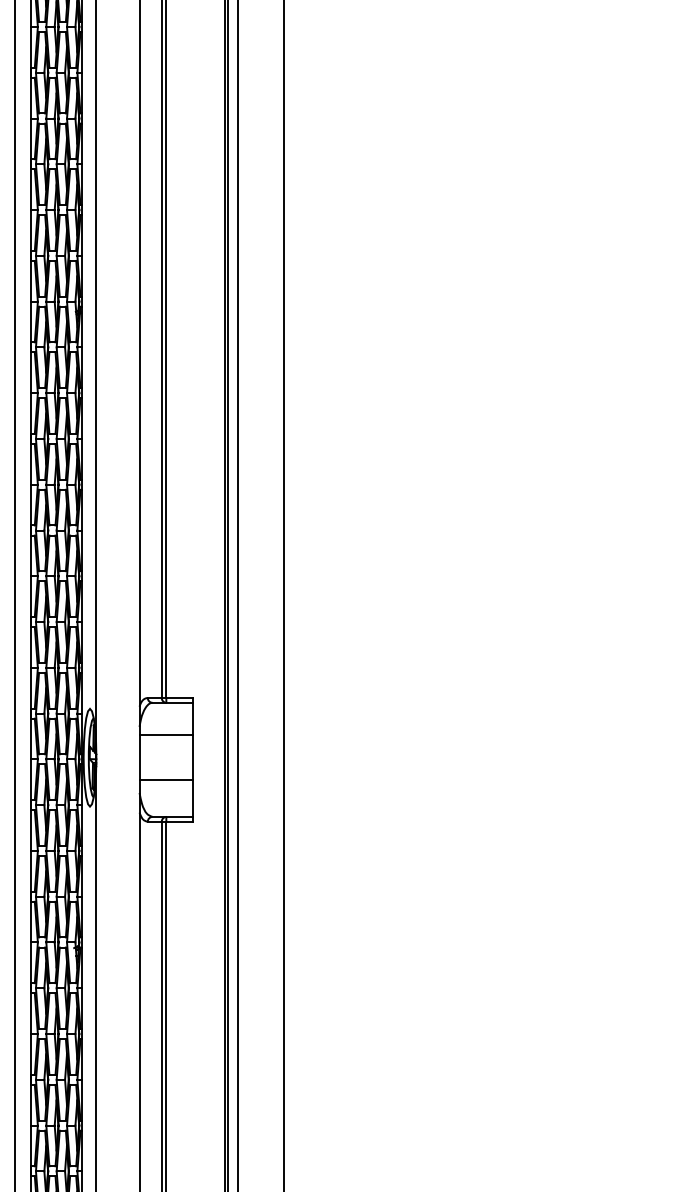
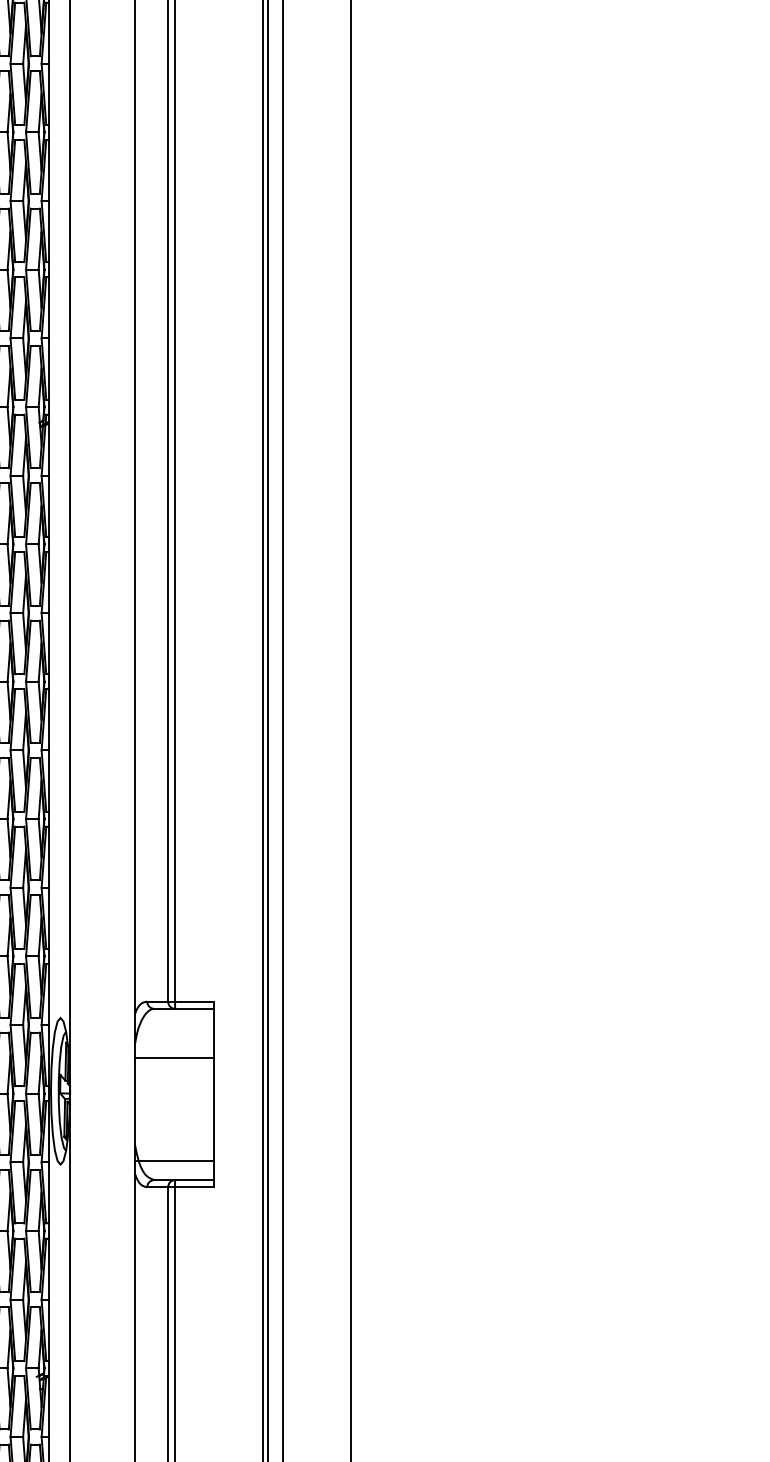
line: (165, 780) -> (173, 1161), moved

